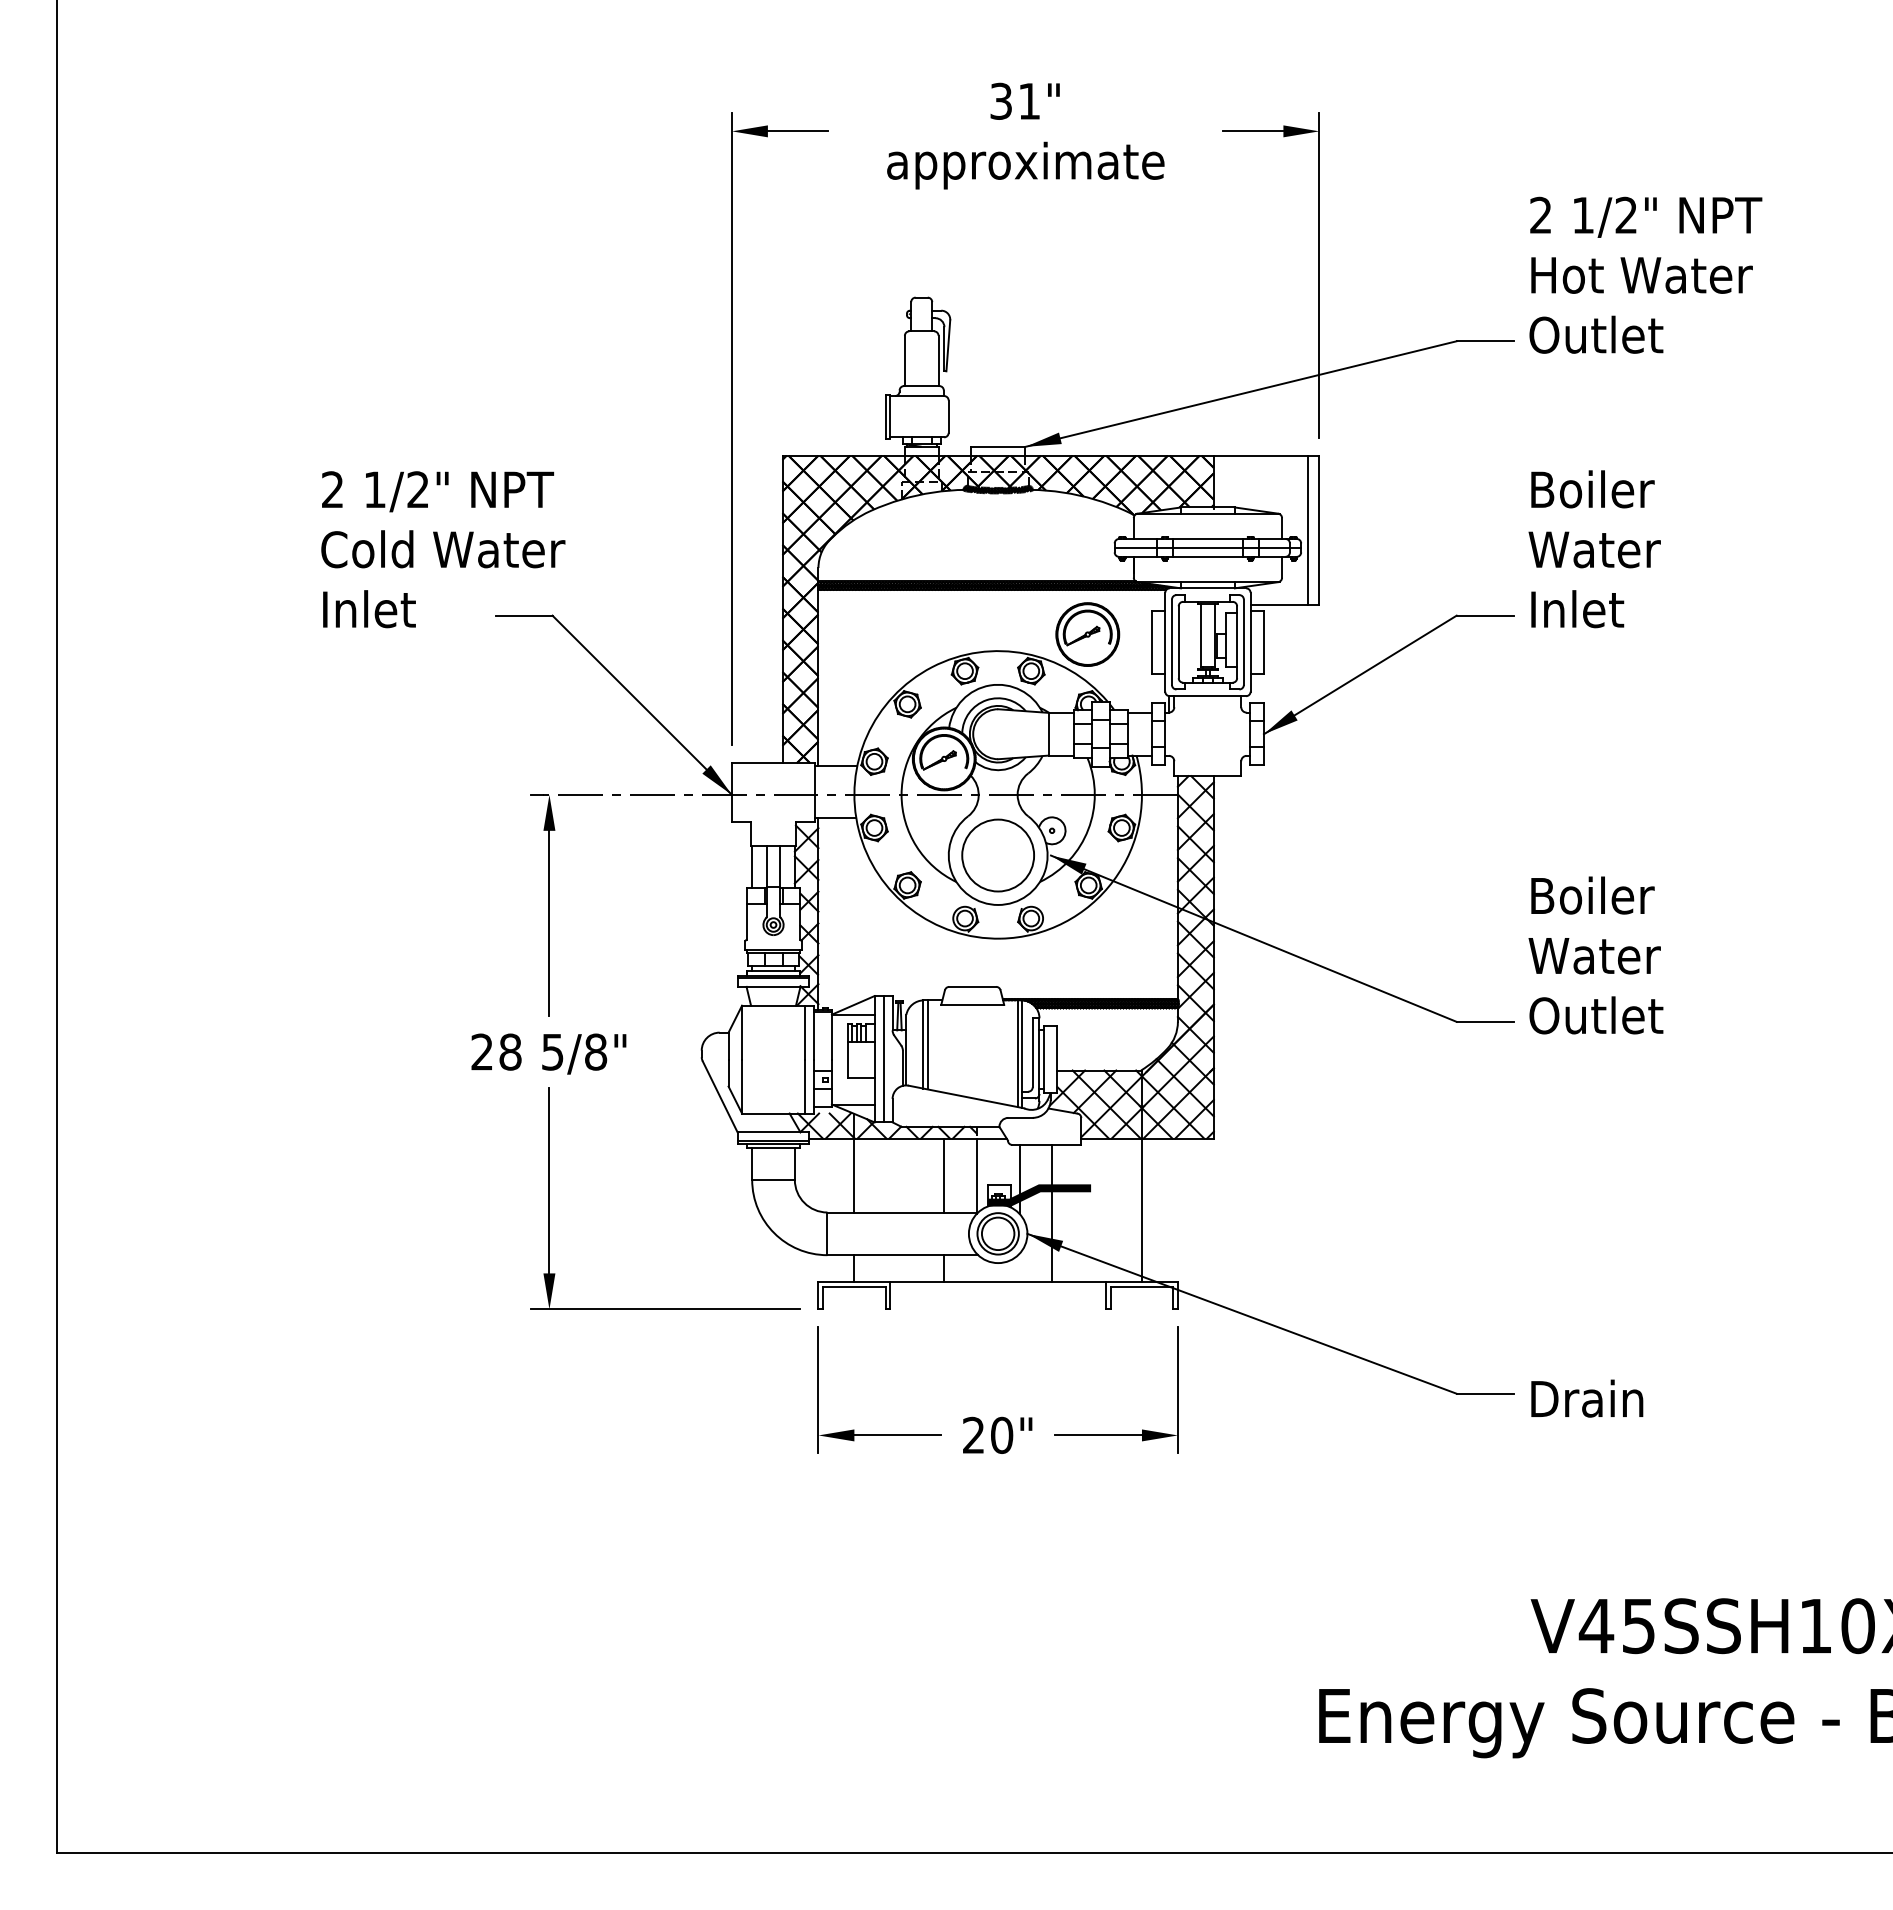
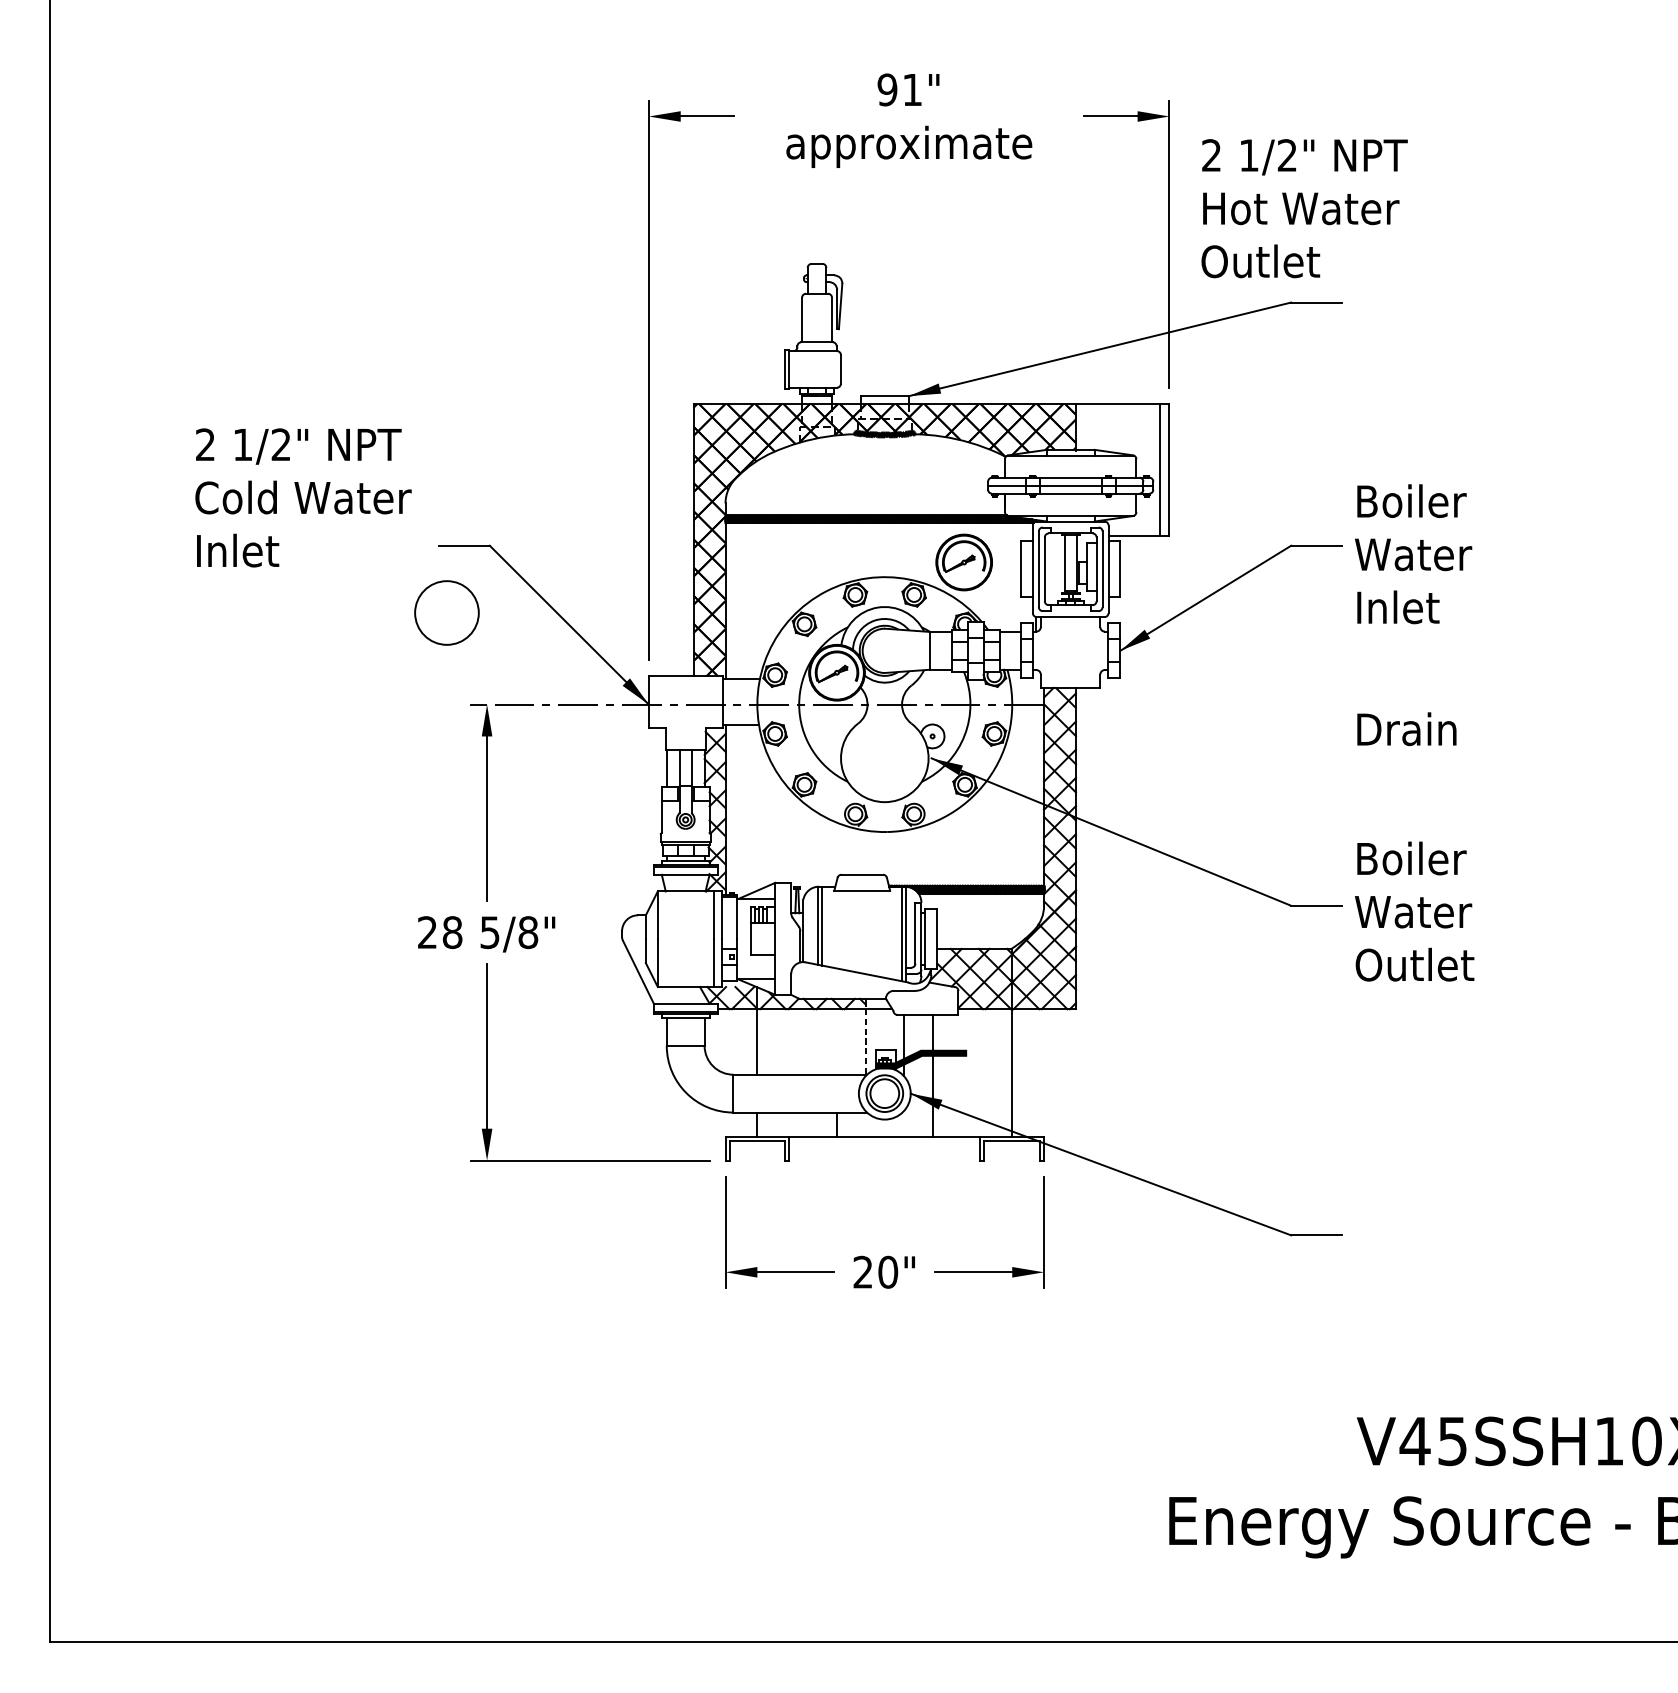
text: (1001, 100) -> (887, 89), 31" -> 91"
text: (1645, 274) -> (1304, 207), moved
text: (443, 549) -> (303, 497), moved
text: (1594, 549) -> (1413, 554), moved
circle: (997, 855) -> (446, 612), moved
text: (1595, 955) -> (1414, 911), moved
line: (883, 1059) -> (783, 939), removed
line: (944, 1175) -> (837, 1041), removed
line: (976, 1176) -> (865, 1042), solid -> dashed
text: (1587, 1398) -> (1407, 729), moved

